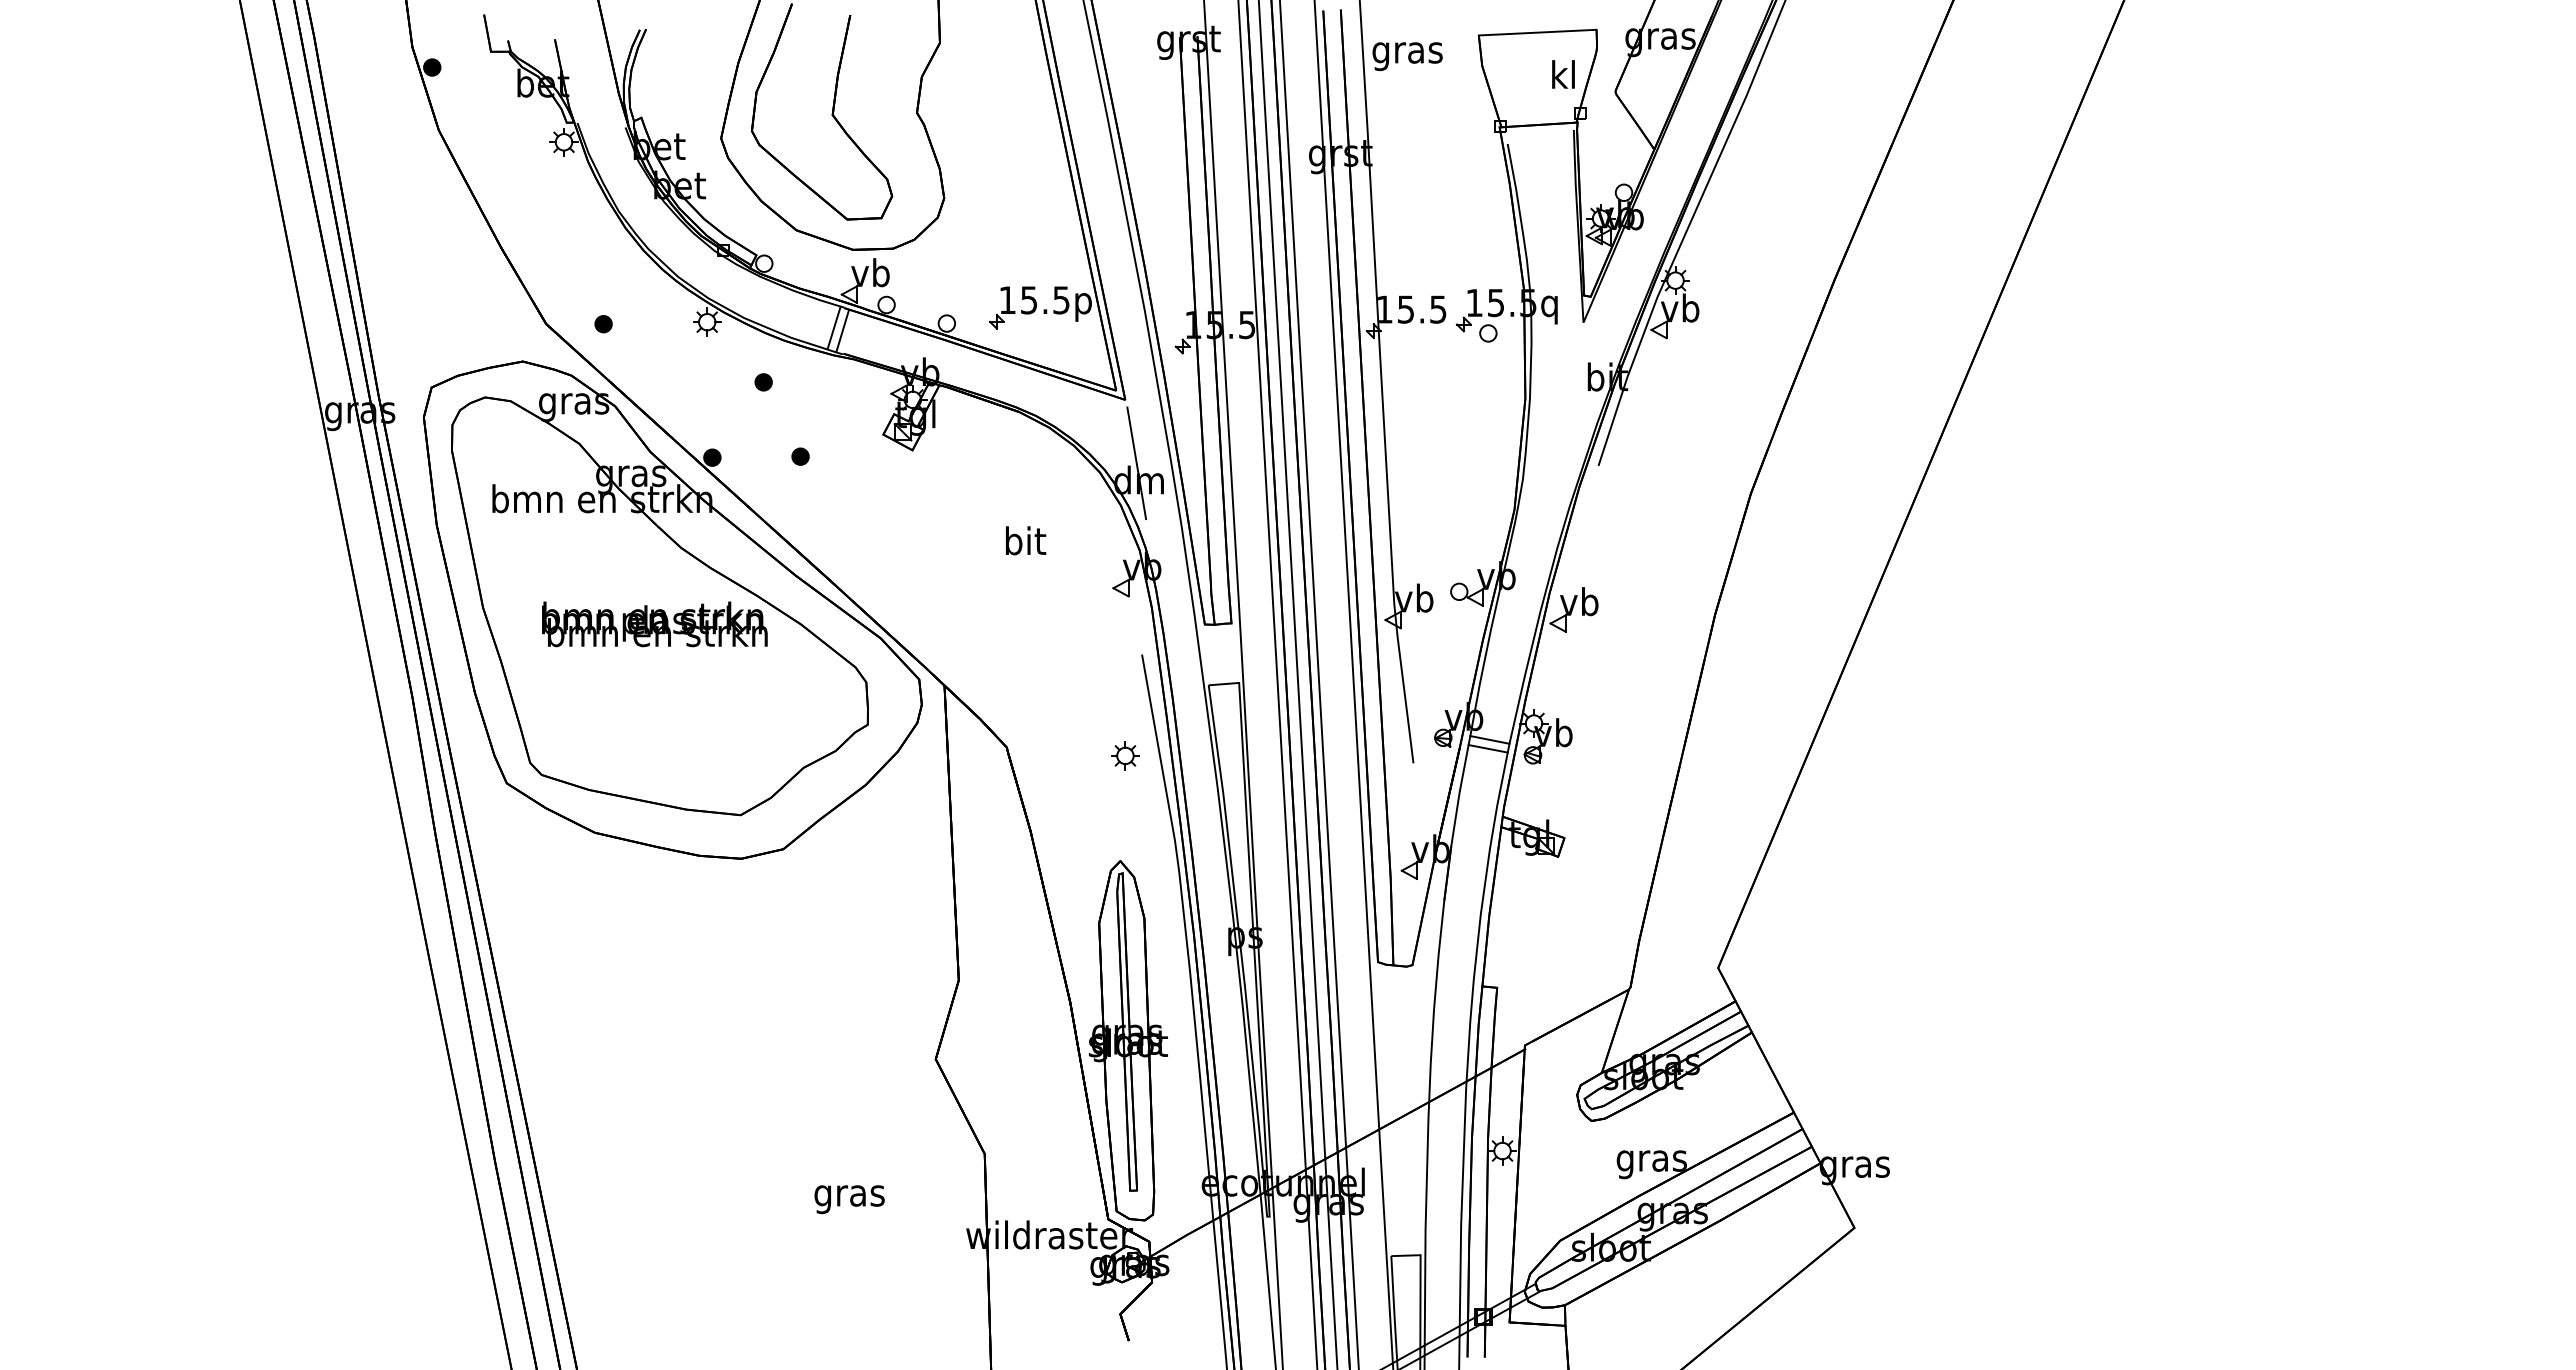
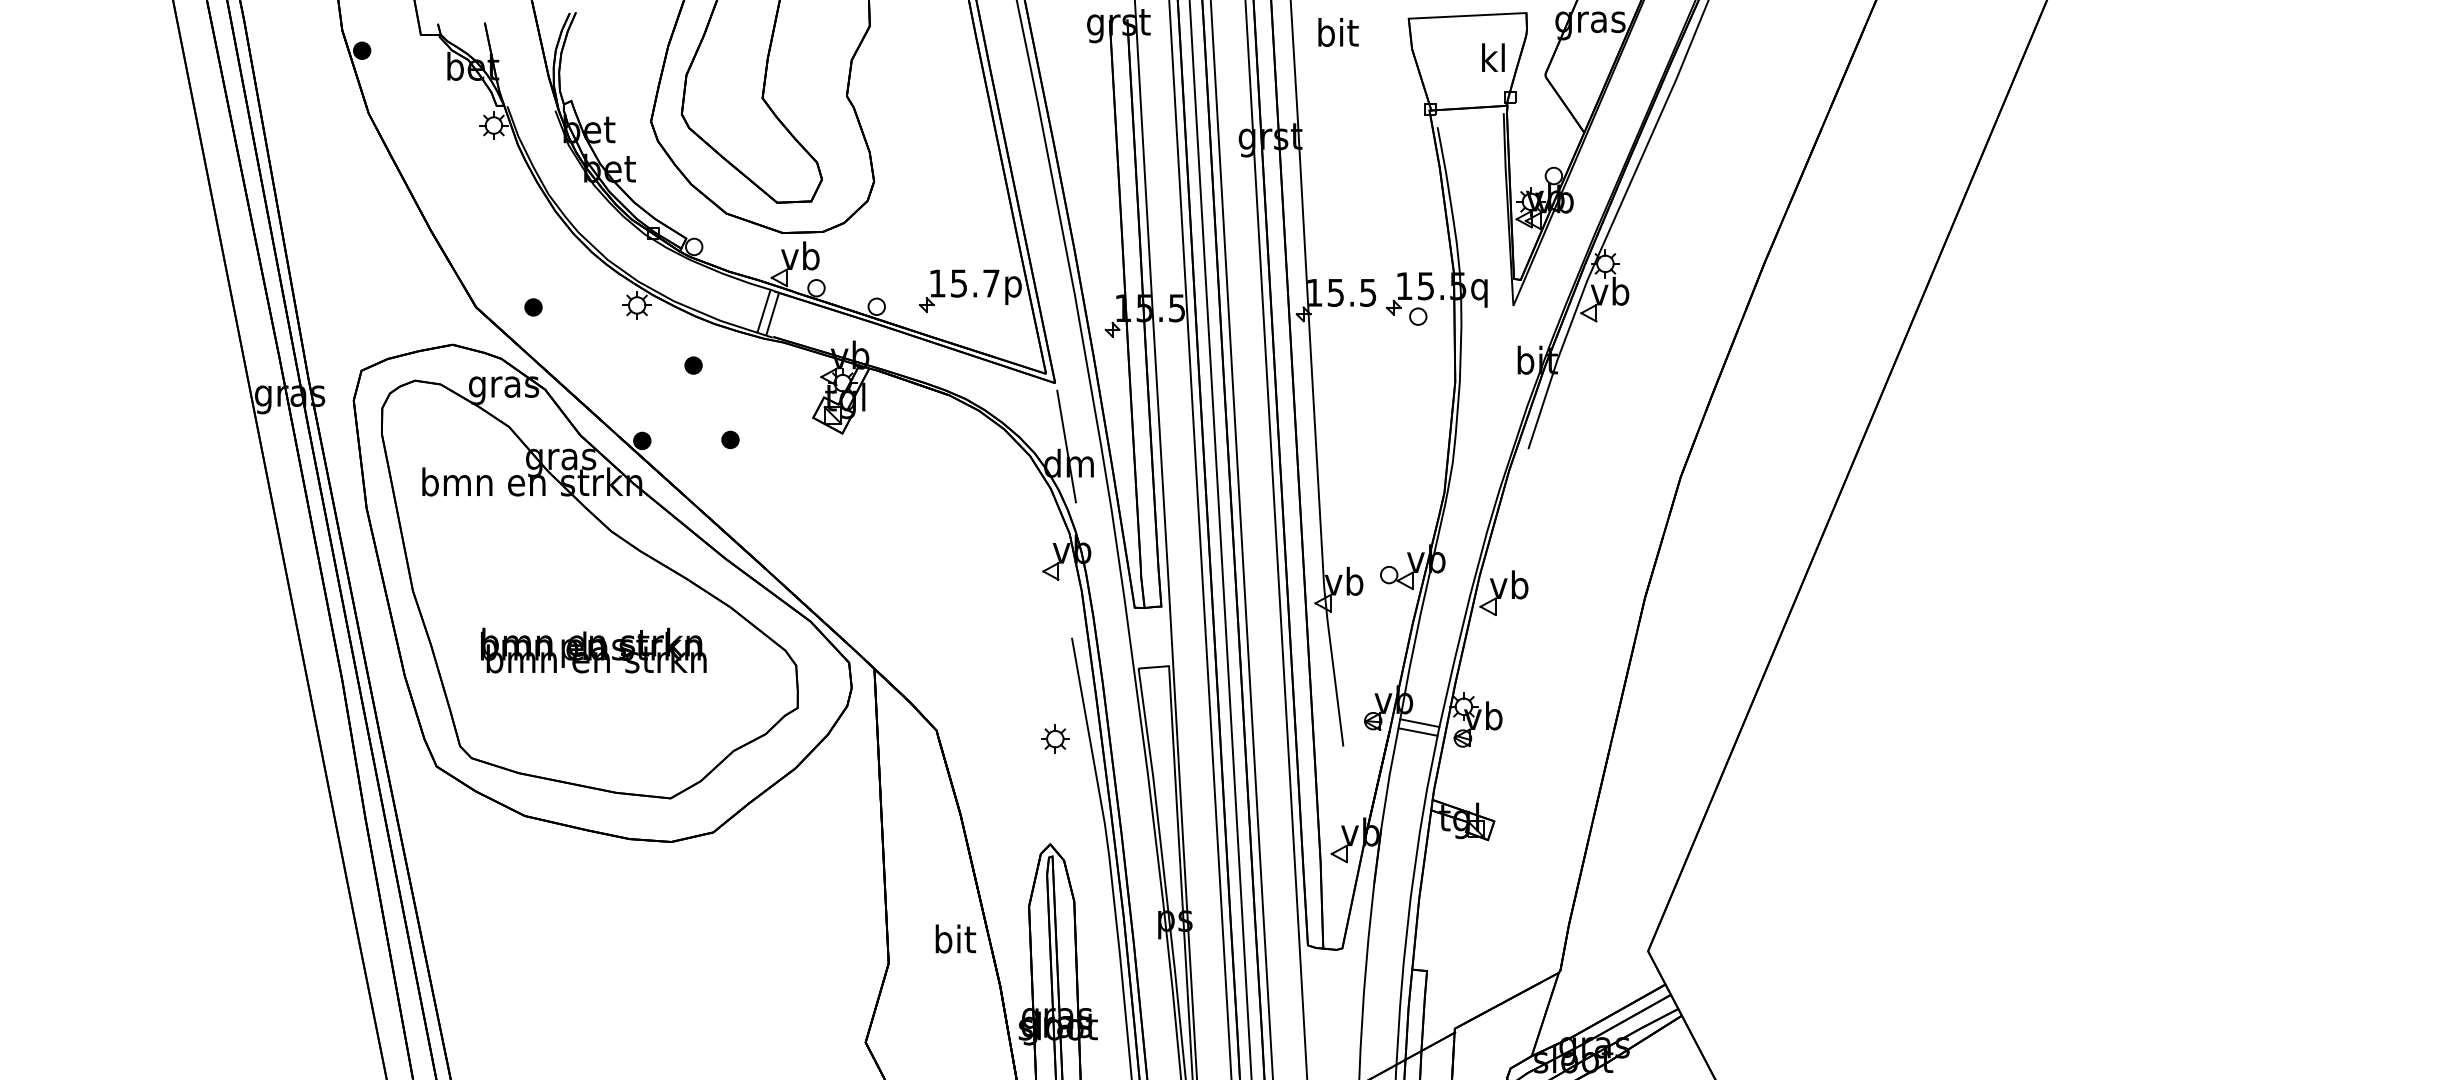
text: (1407, 52) -> (1337, 35), gras -> bit
text: (1061, 300) -> (991, 283), 15.5p -> 15.7p
text: (1026, 540) -> (956, 938), moved
text: (654, 624) -> (593, 650), moved

